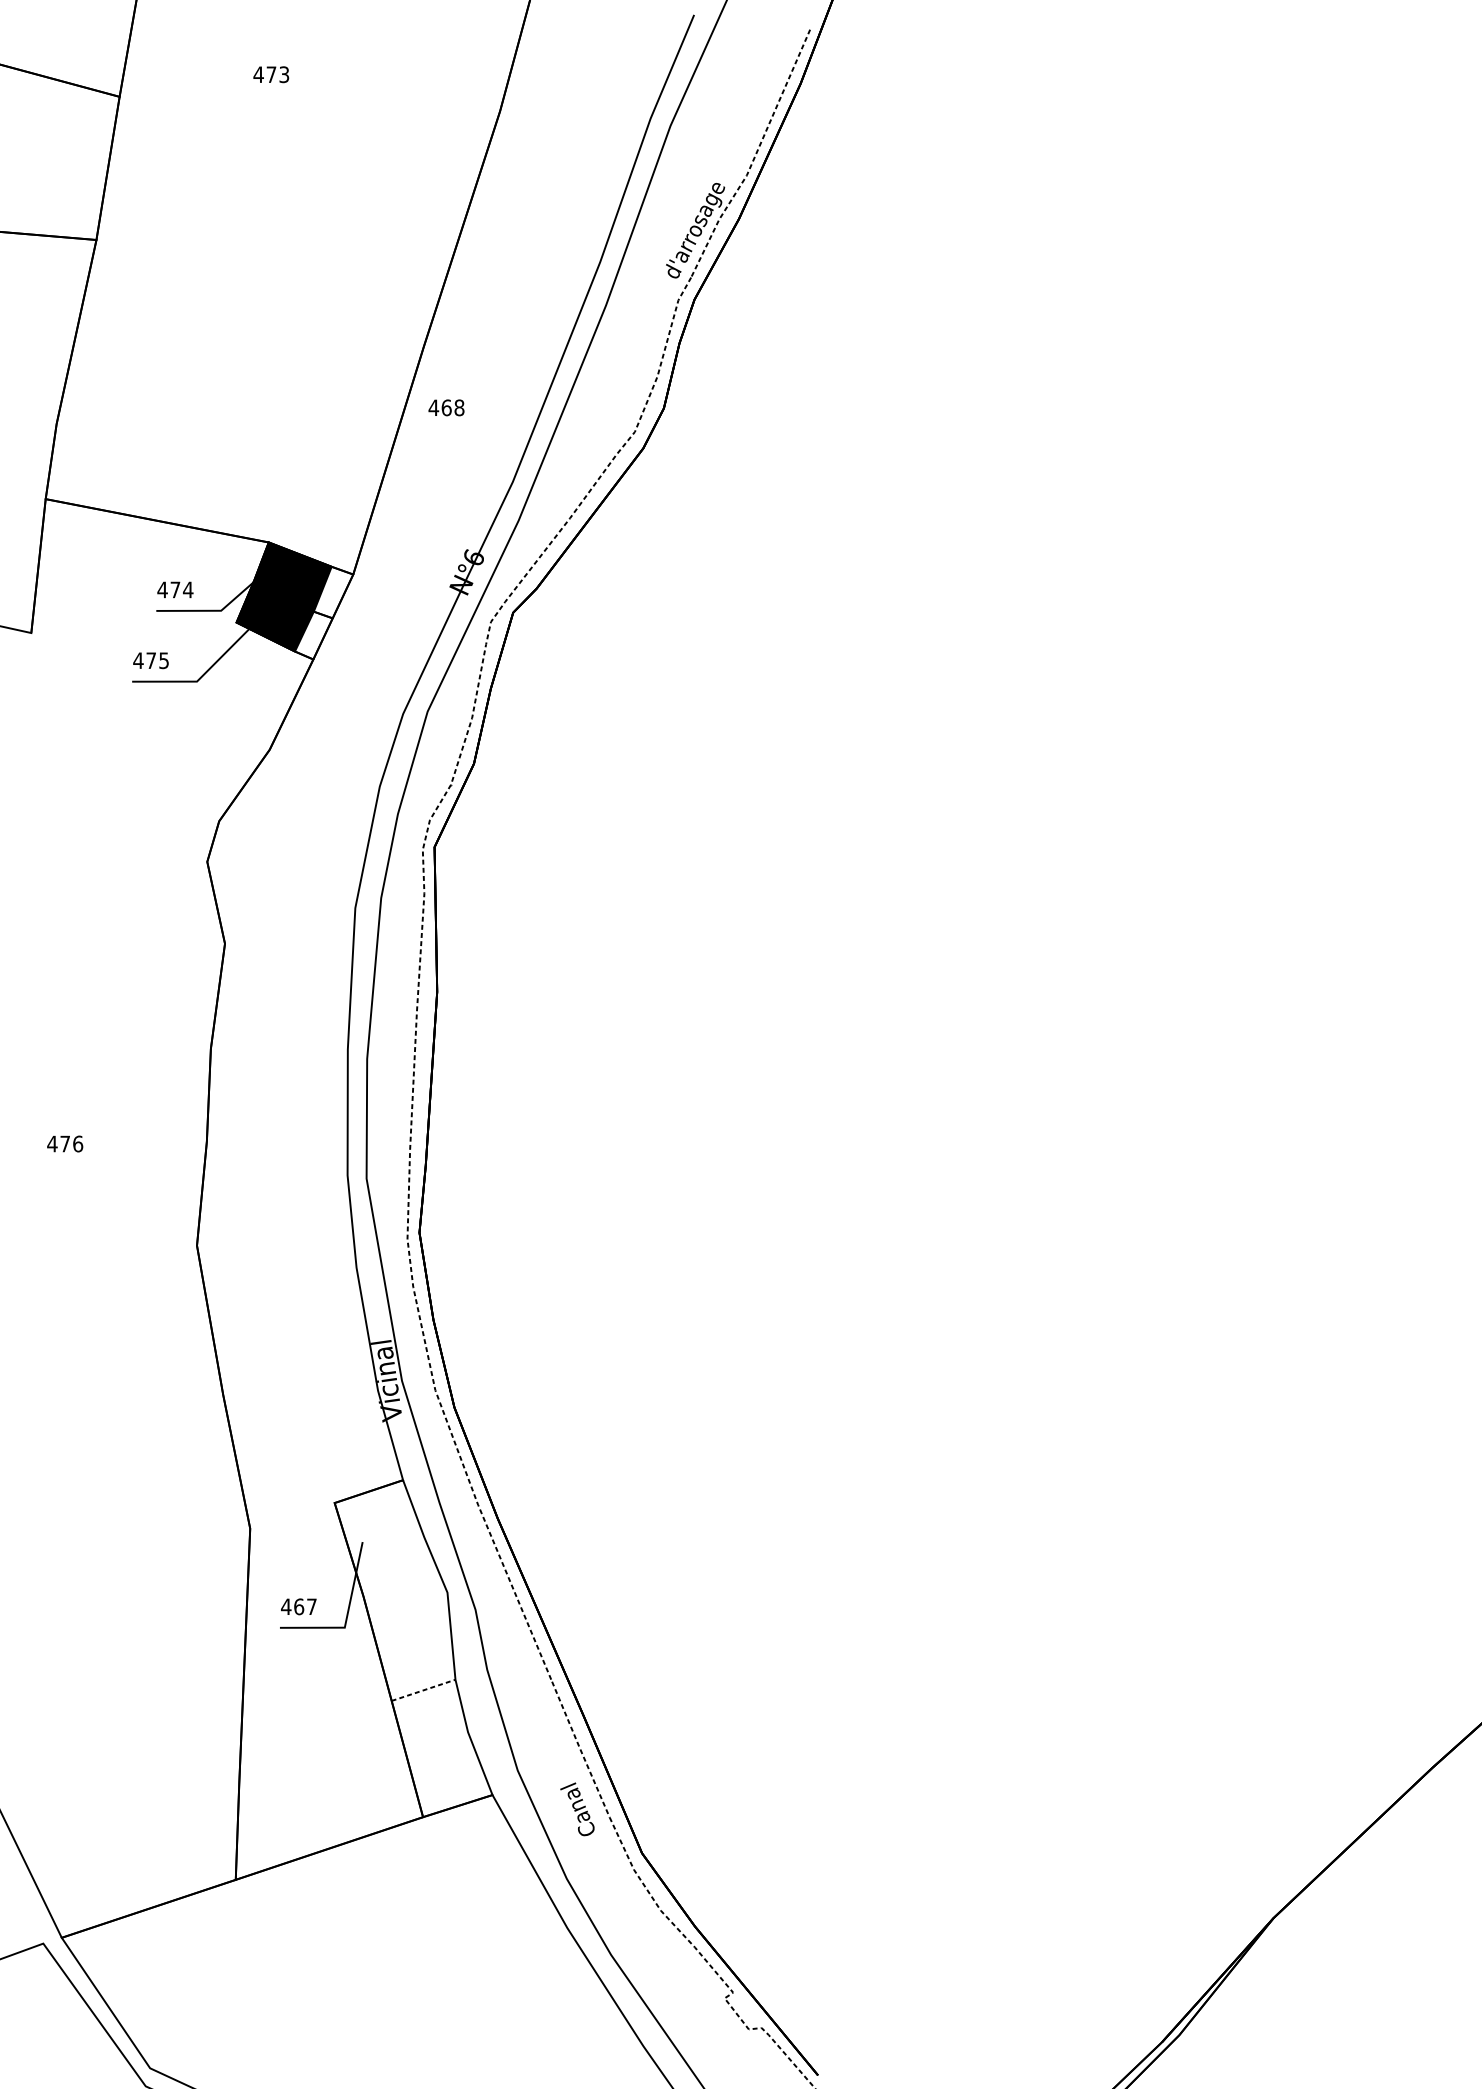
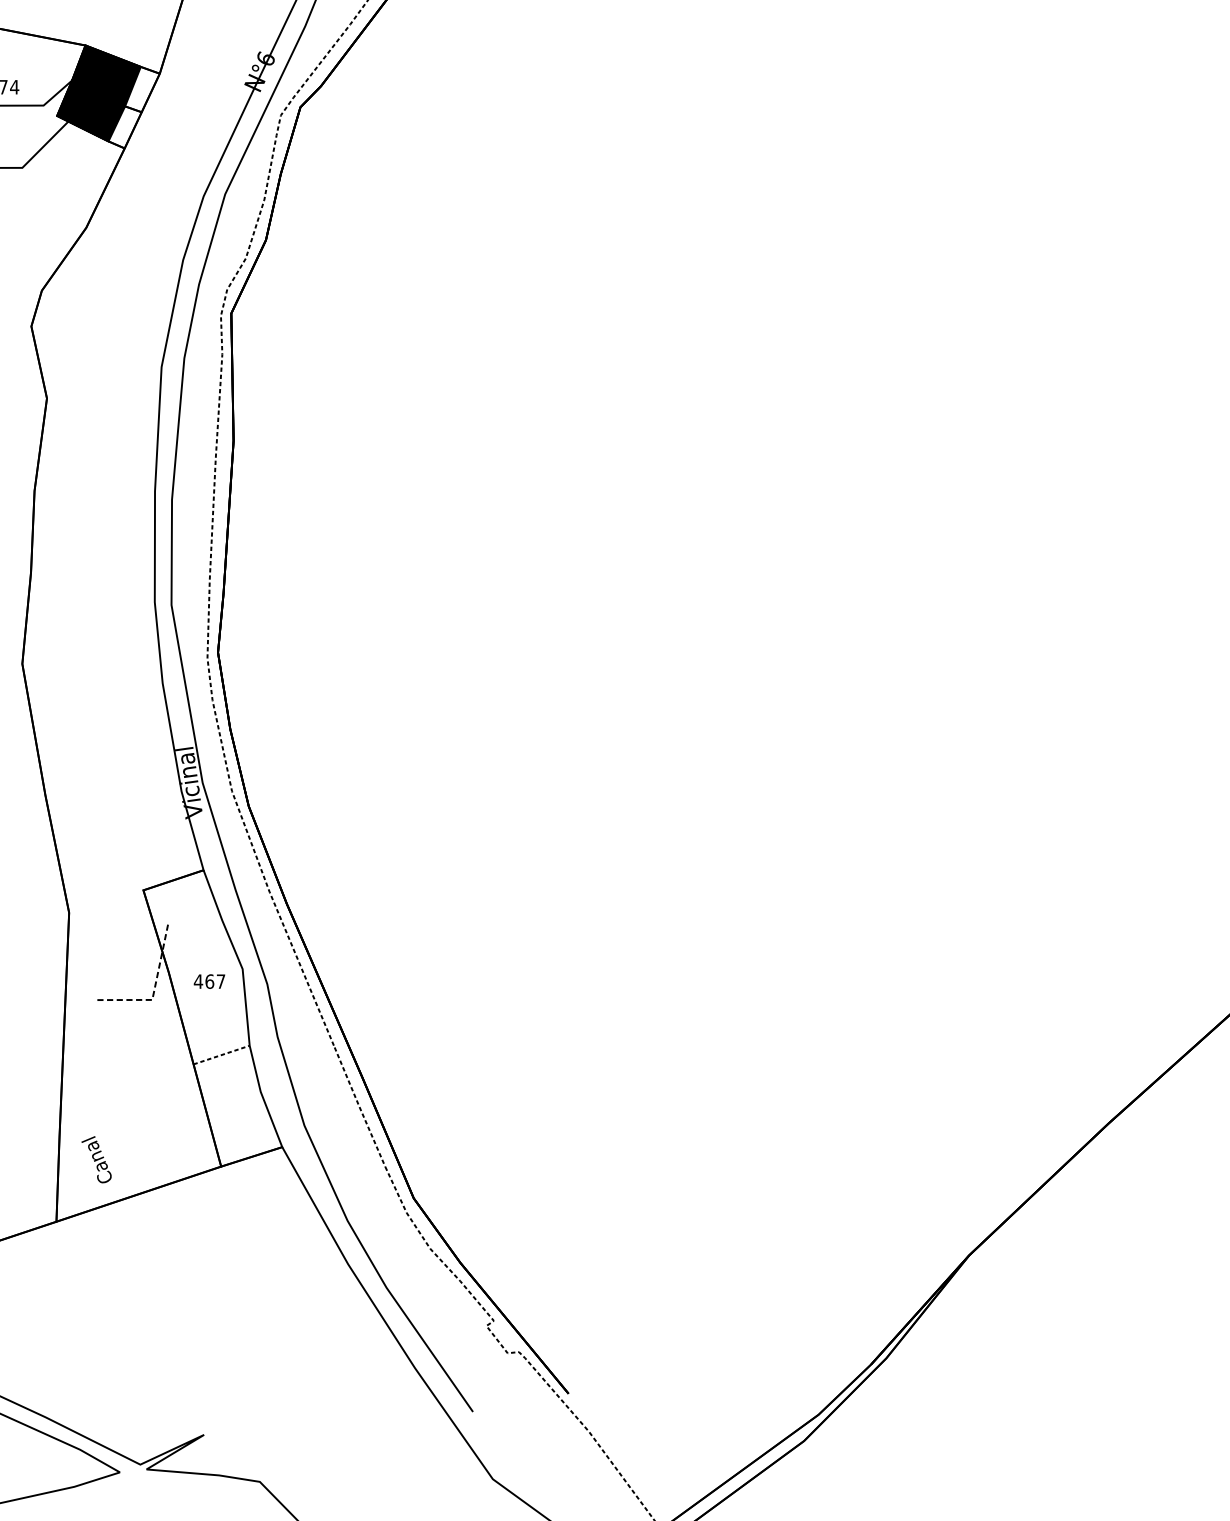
text: (298, 1606) -> (209, 981), moved
line: (347, 1616) -> (154, 990), solid -> dashed
text: (577, 1809) -> (96, 1159), moved

